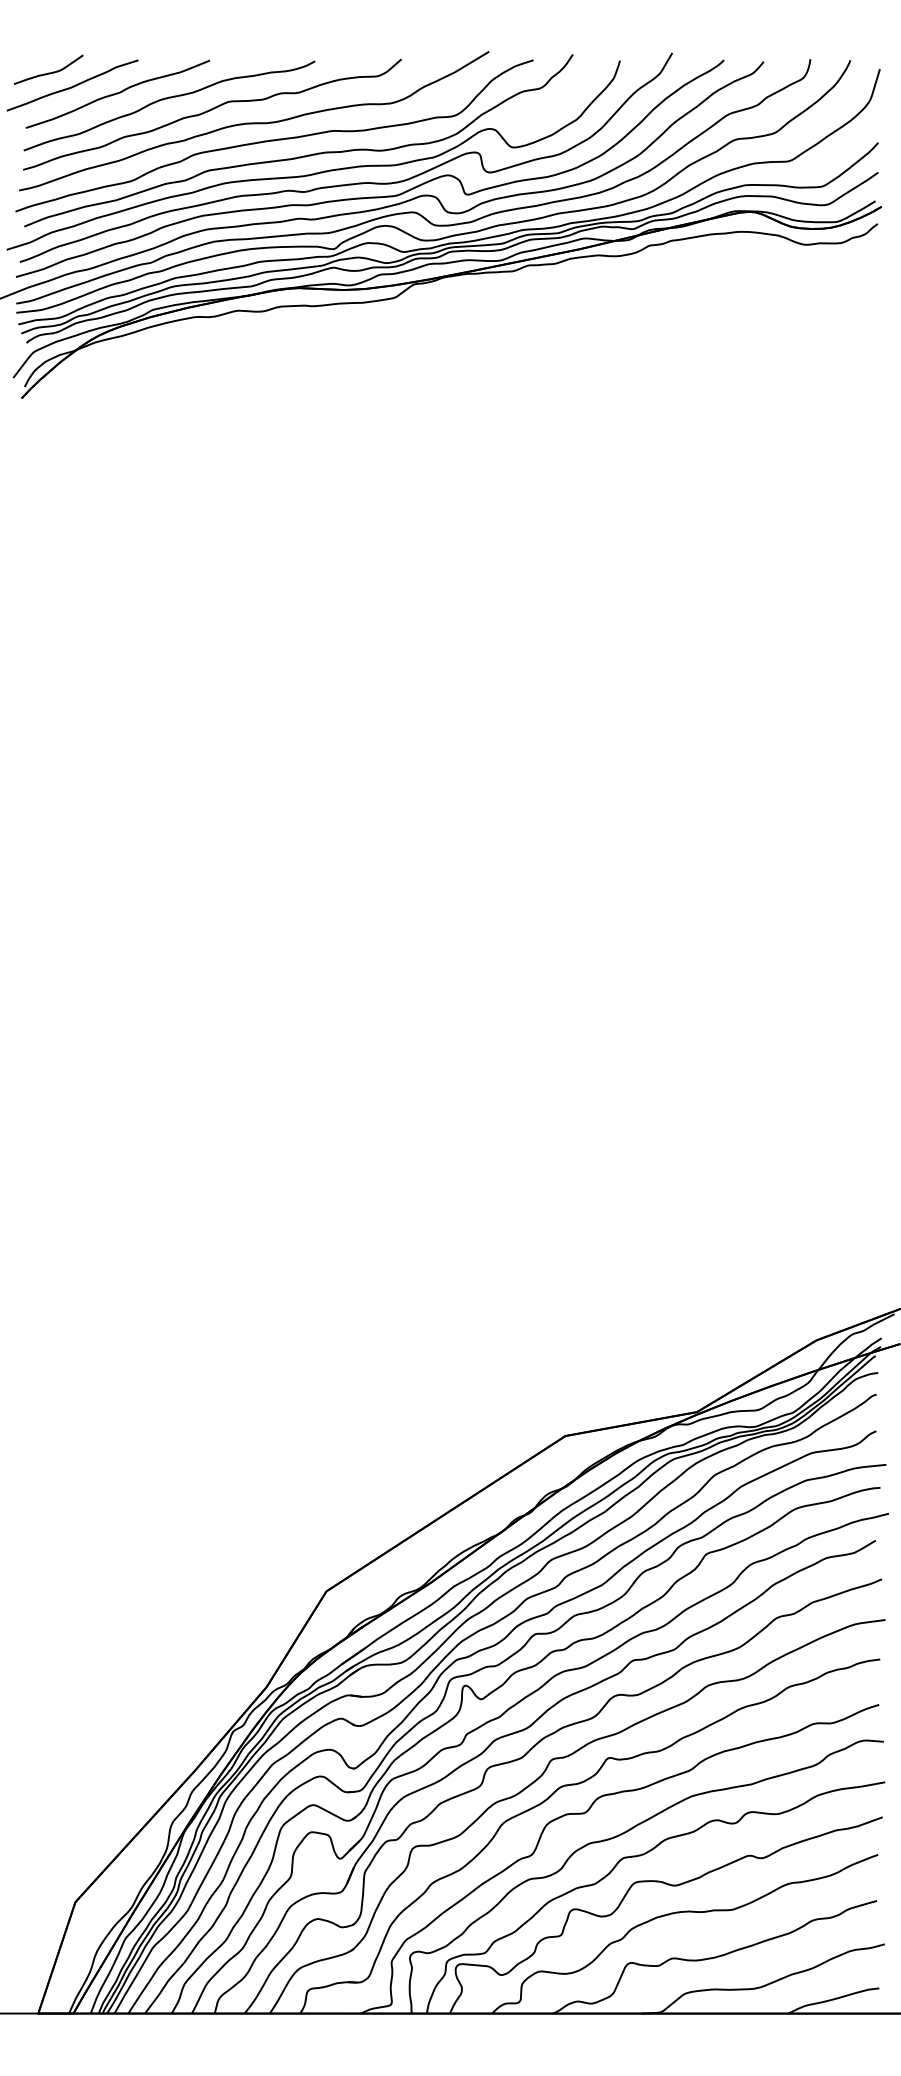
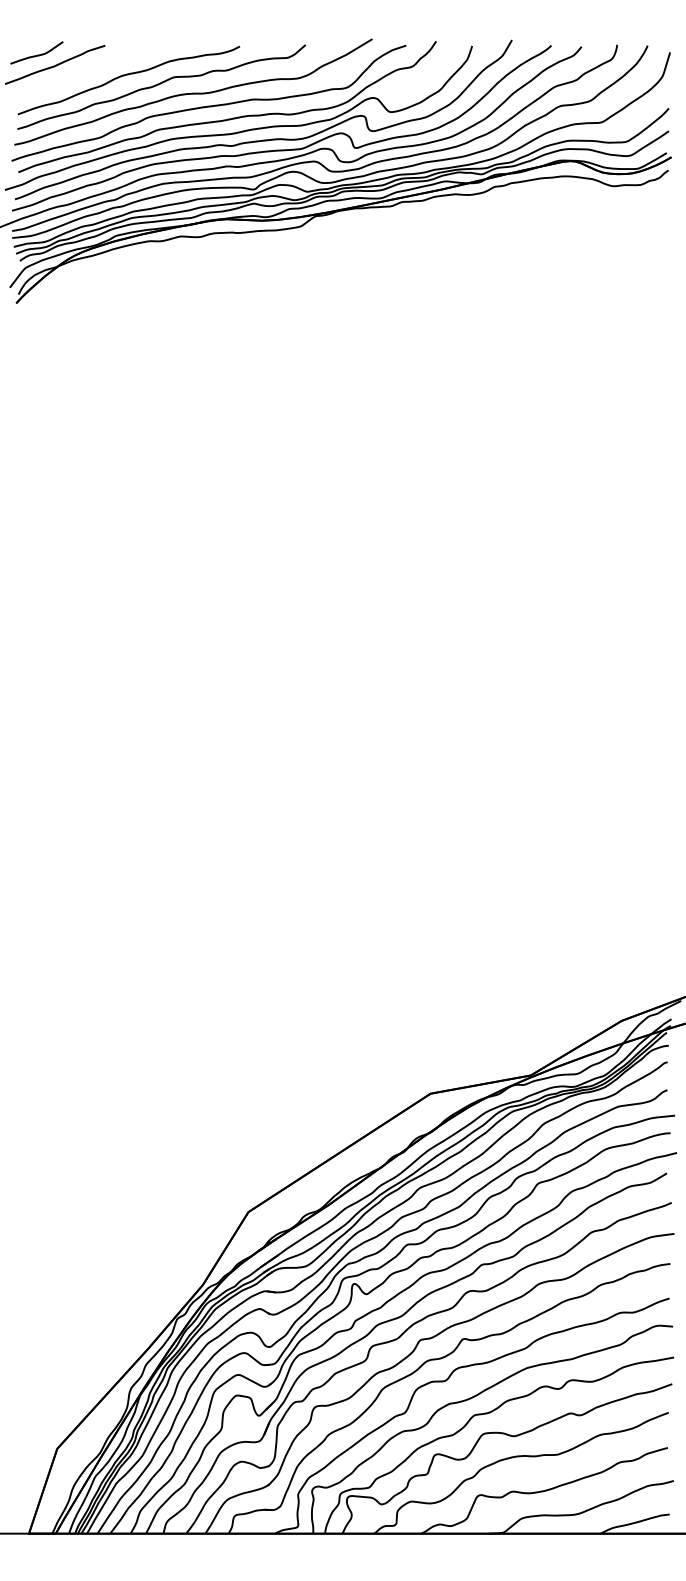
curve: (117, 93) -> (89, 70), removed

